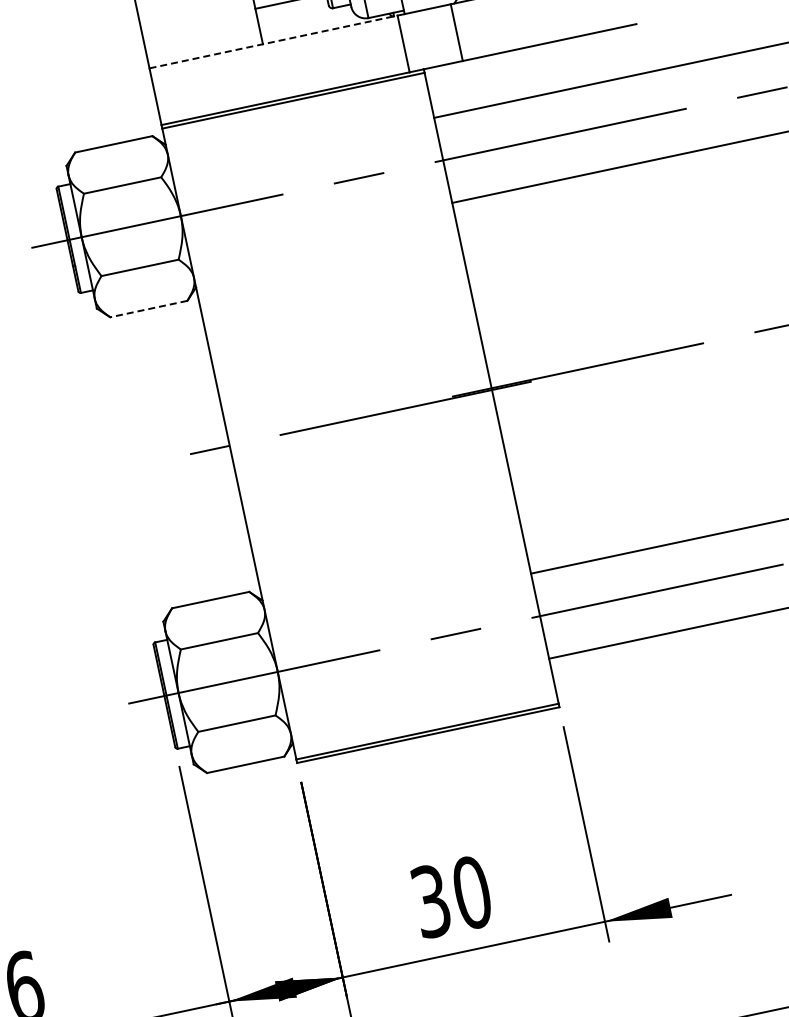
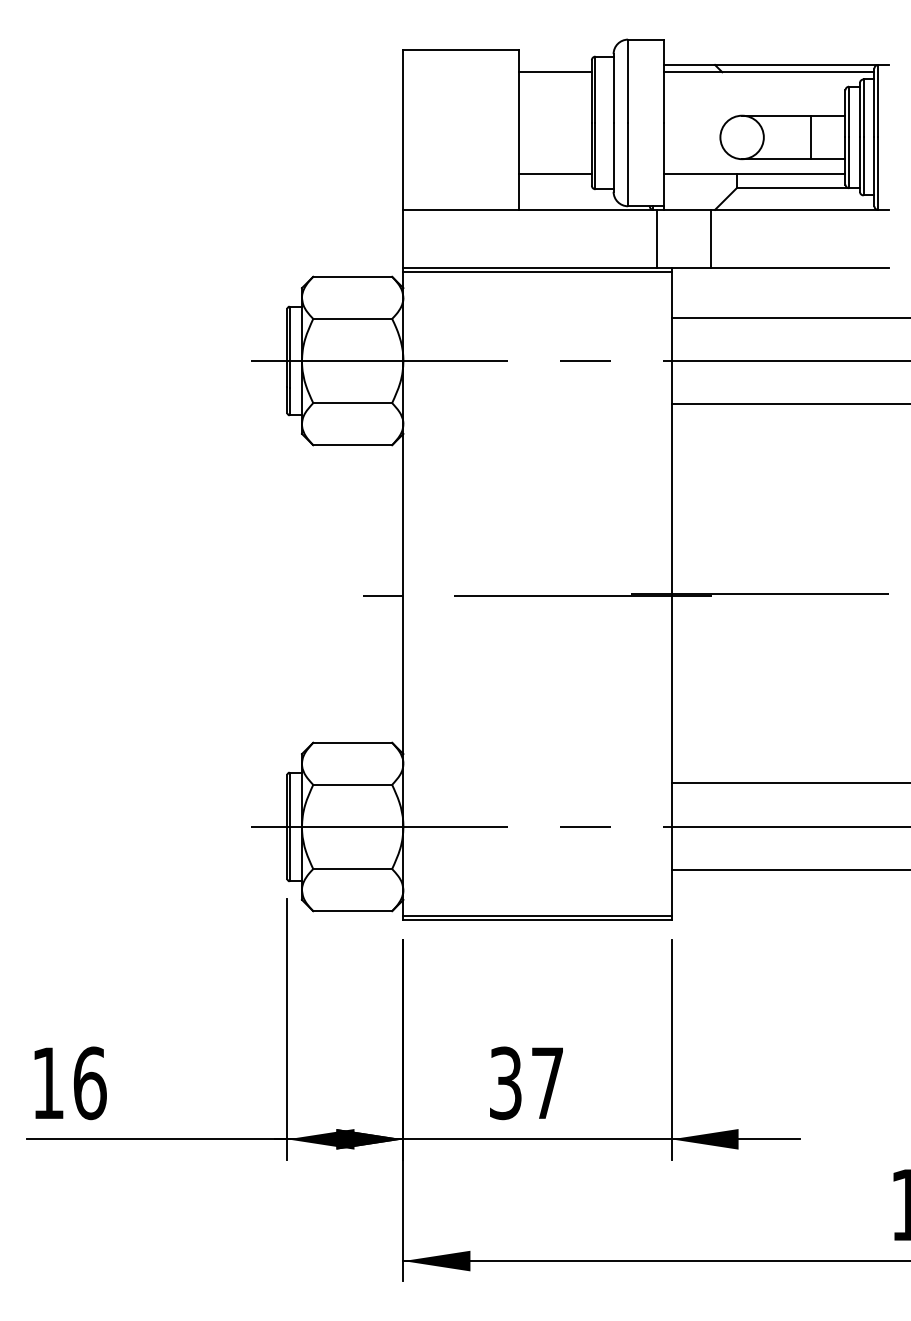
line: (273, 41) -> (530, 209), dashed -> solid
line: (148, 309) -> (352, 445), dashed -> solid
text: (472, 892) -> (547, 1083), 30 -> 37

